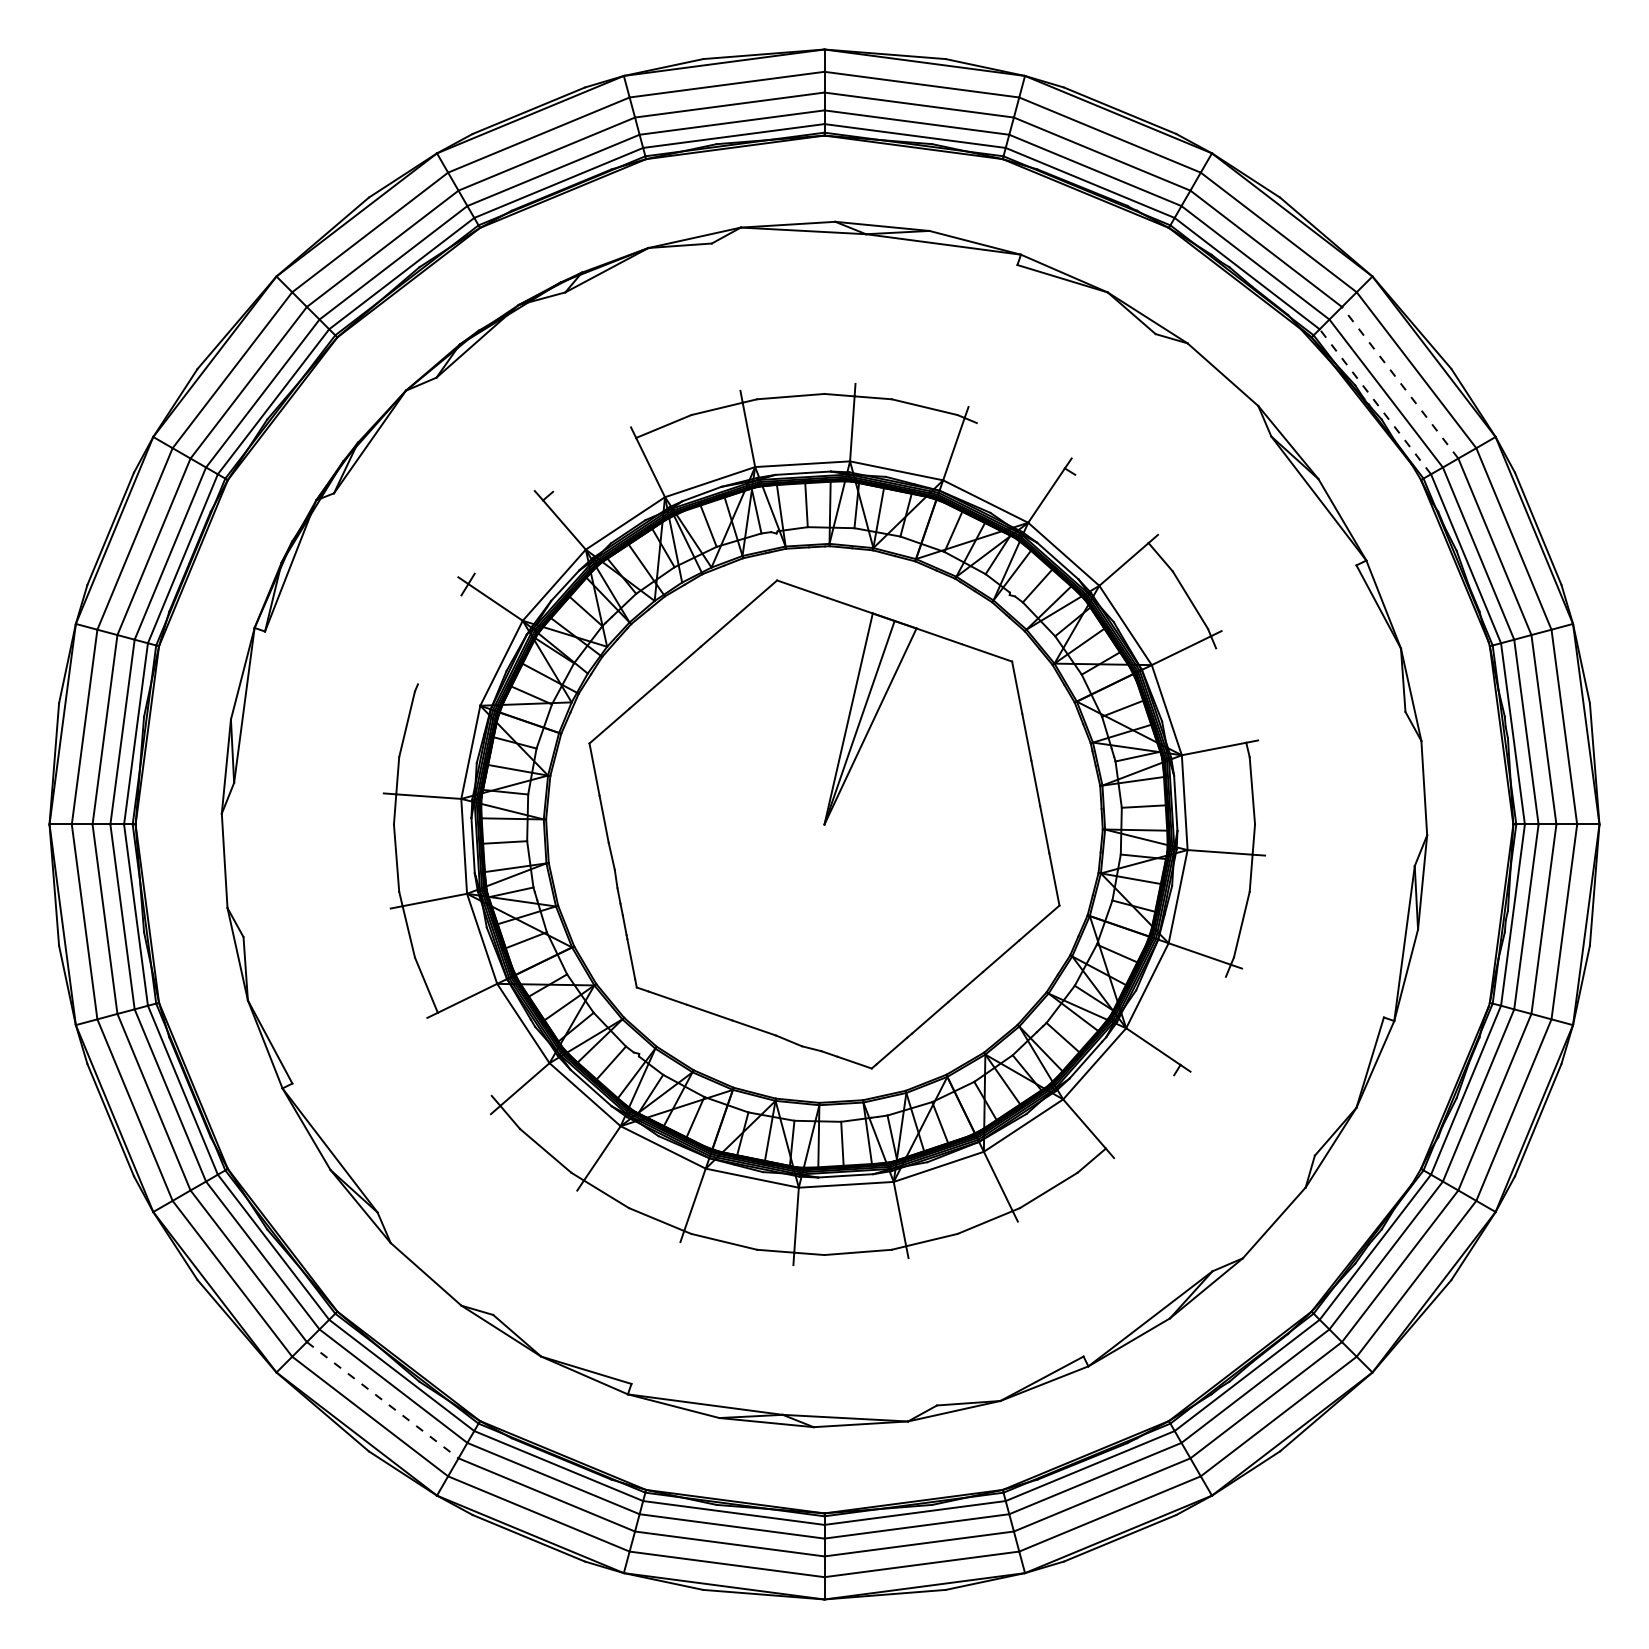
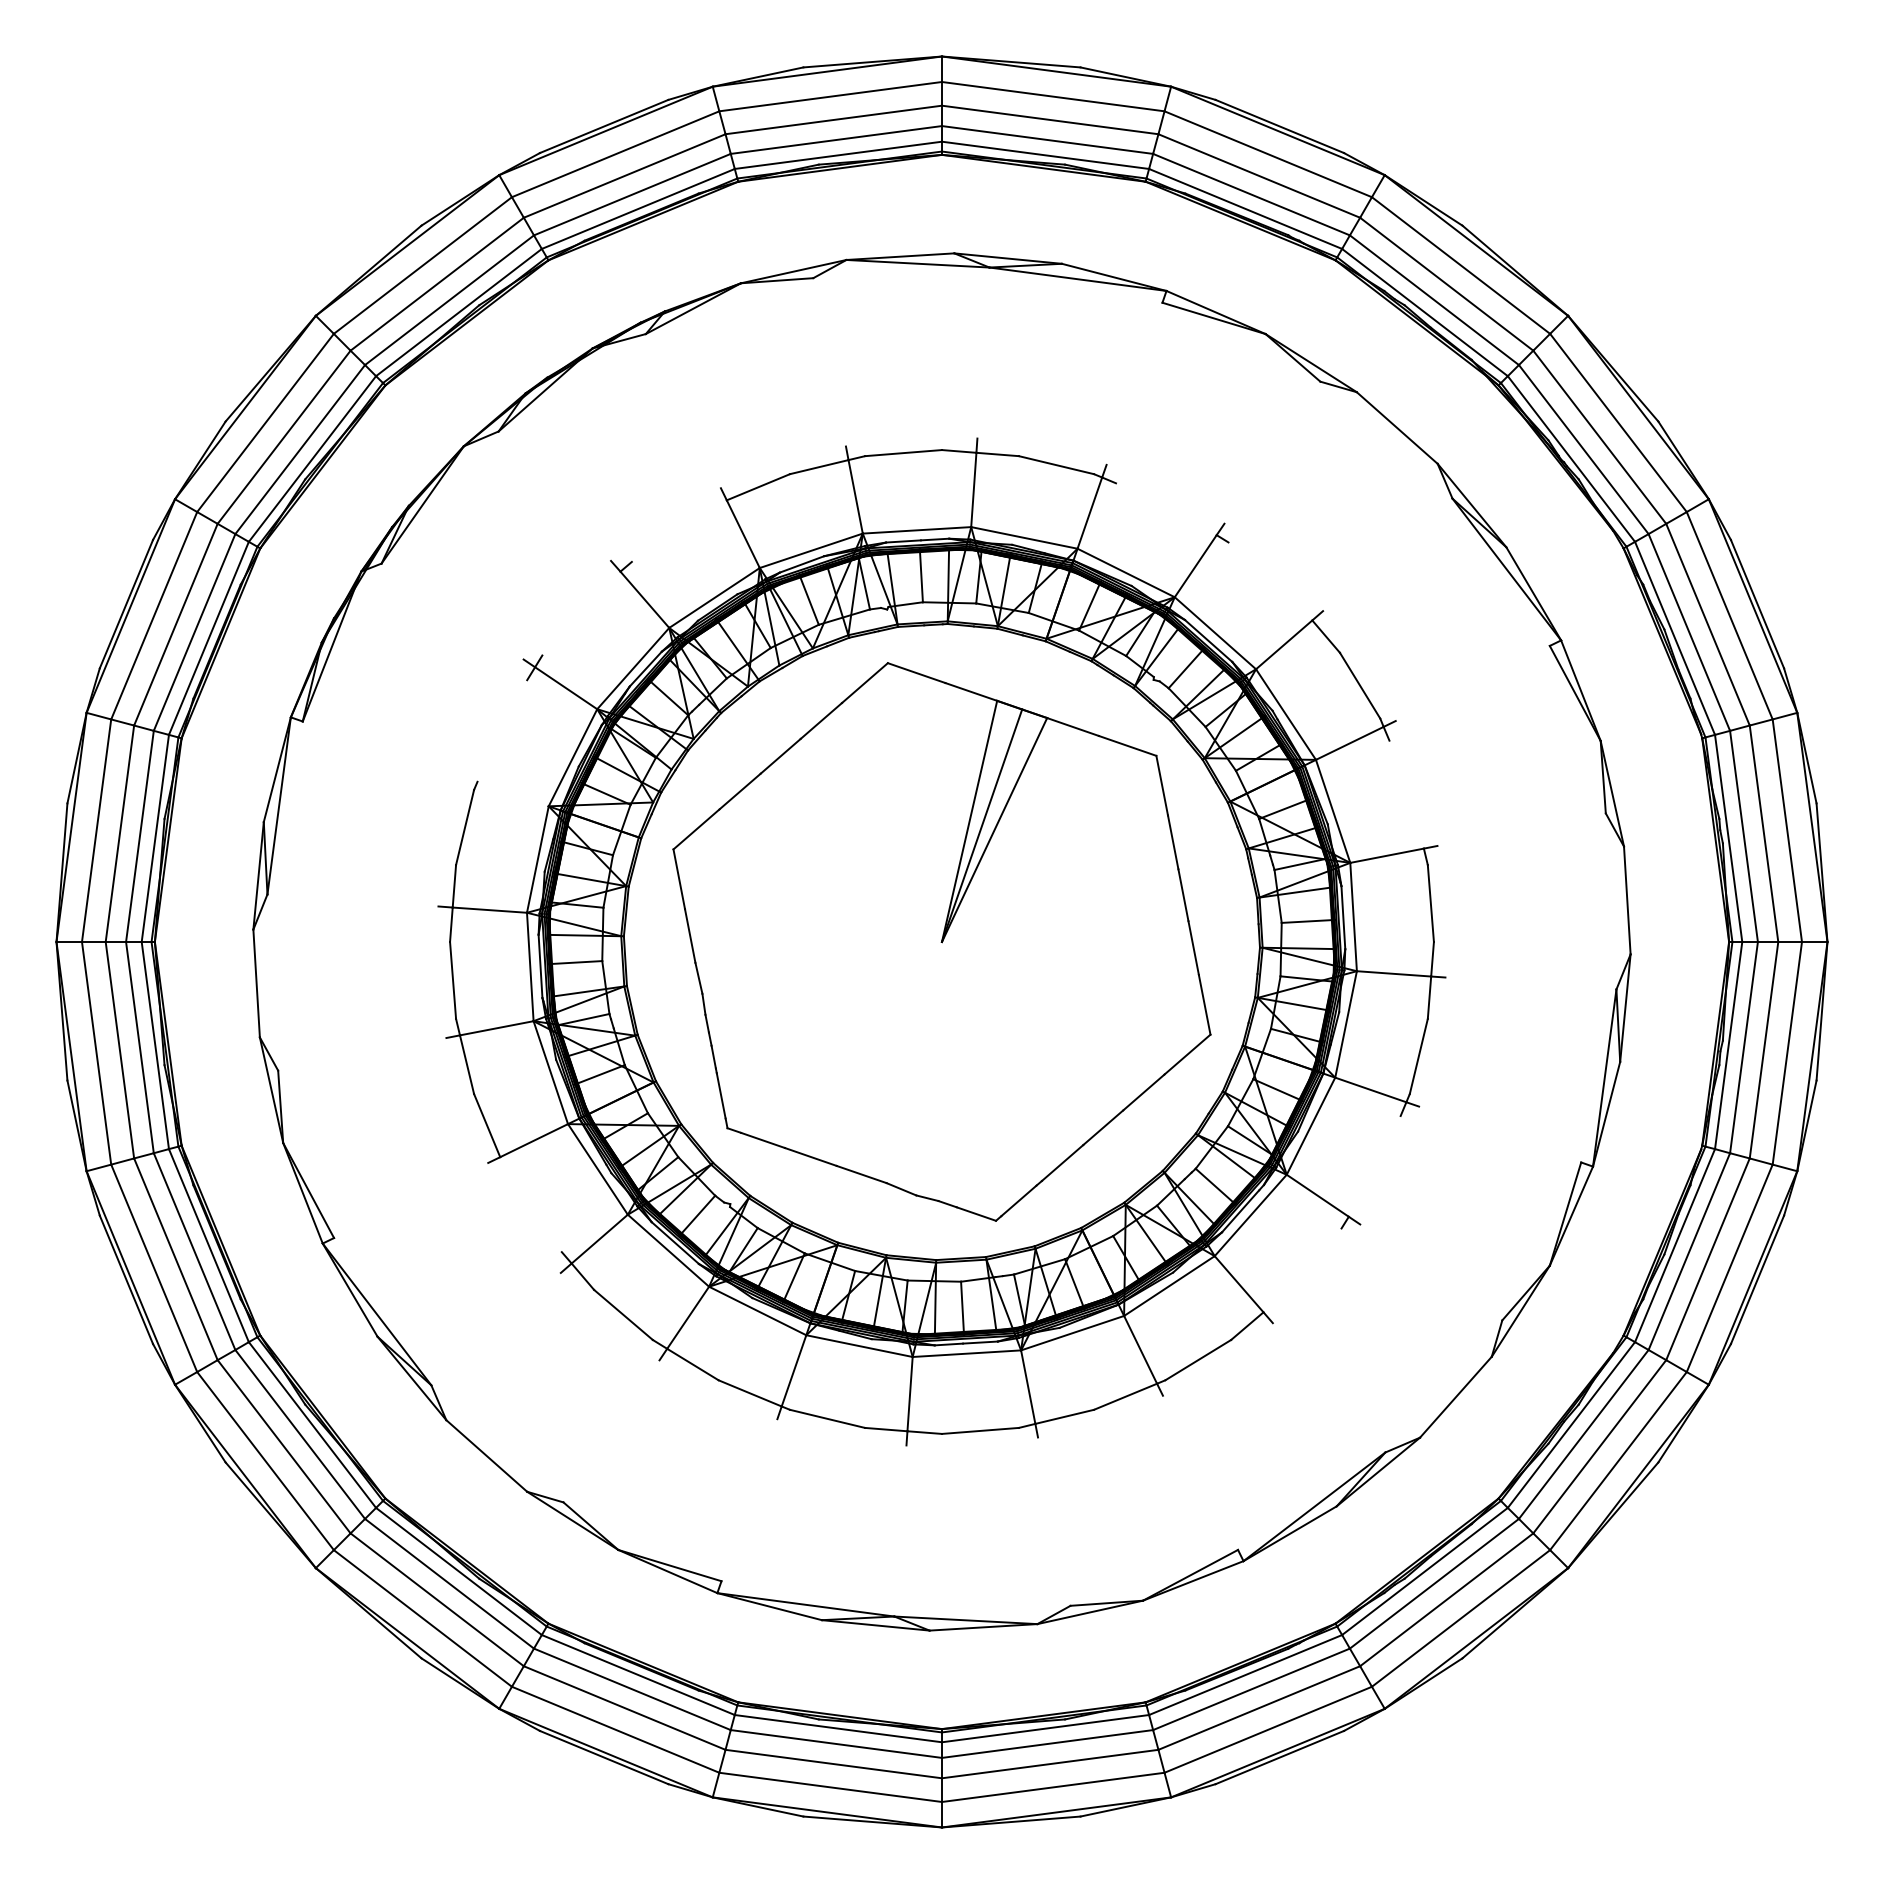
line: (1399, 382) -> (1599, 436), dashed -> solid
line: (1375, 401) -> (1571, 458), dashed -> solid
line: (382, 1400) -> (437, 1600), dashed -> solid

